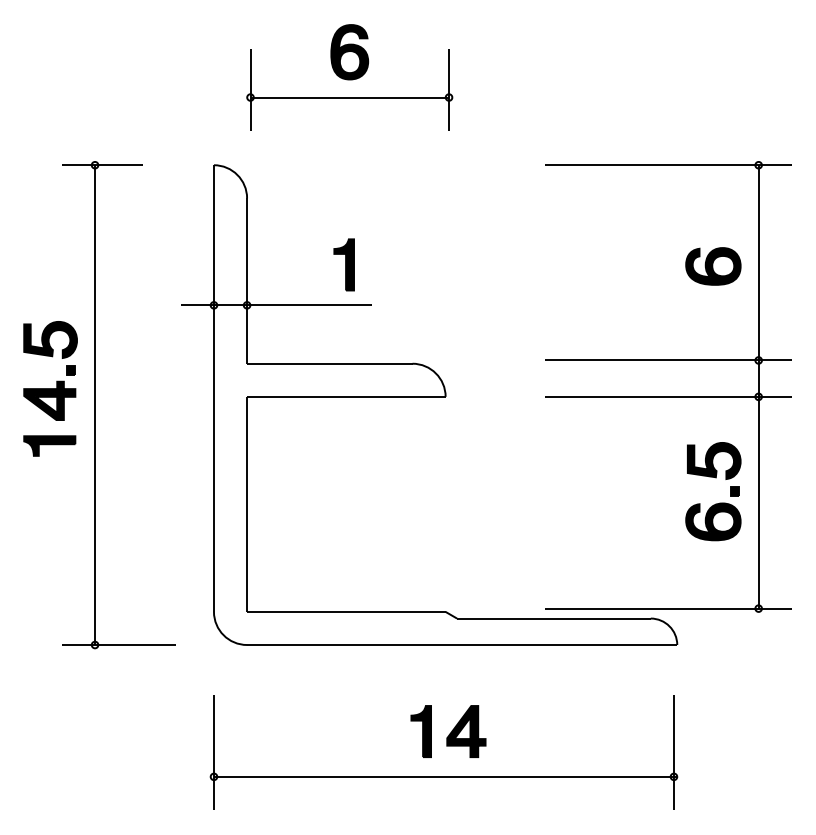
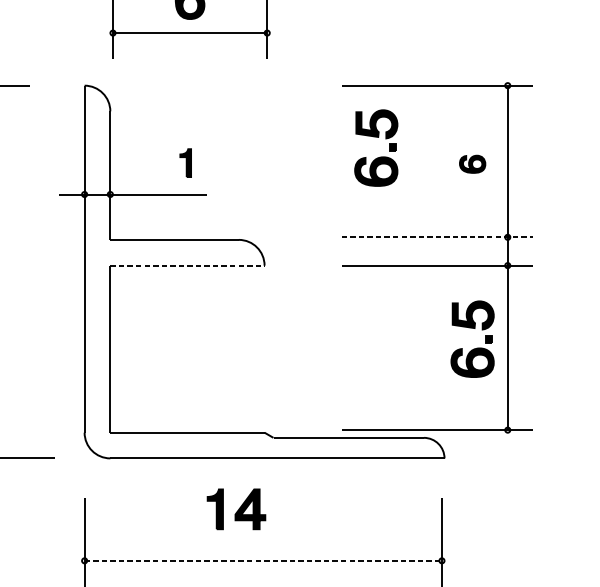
part: (591, 257) -> (377, 157), added
part: (343, 264) -> (185, 162), size x0.7
part: (713, 266) -> (472, 164), size x0.6
line: (668, 360) -> (437, 237), solid -> dashed
line: (346, 396) -> (187, 265), solid -> dashed
part: (448, 731) -> (236, 509), moved
line: (445, 776) -> (264, 560), solid -> dashed

